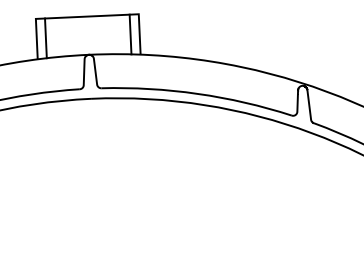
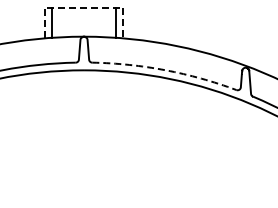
line: (87, 16) -> (84, 7), solid -> dashed
arc: (197, 94) -> (165, 70), solid -> dashed

